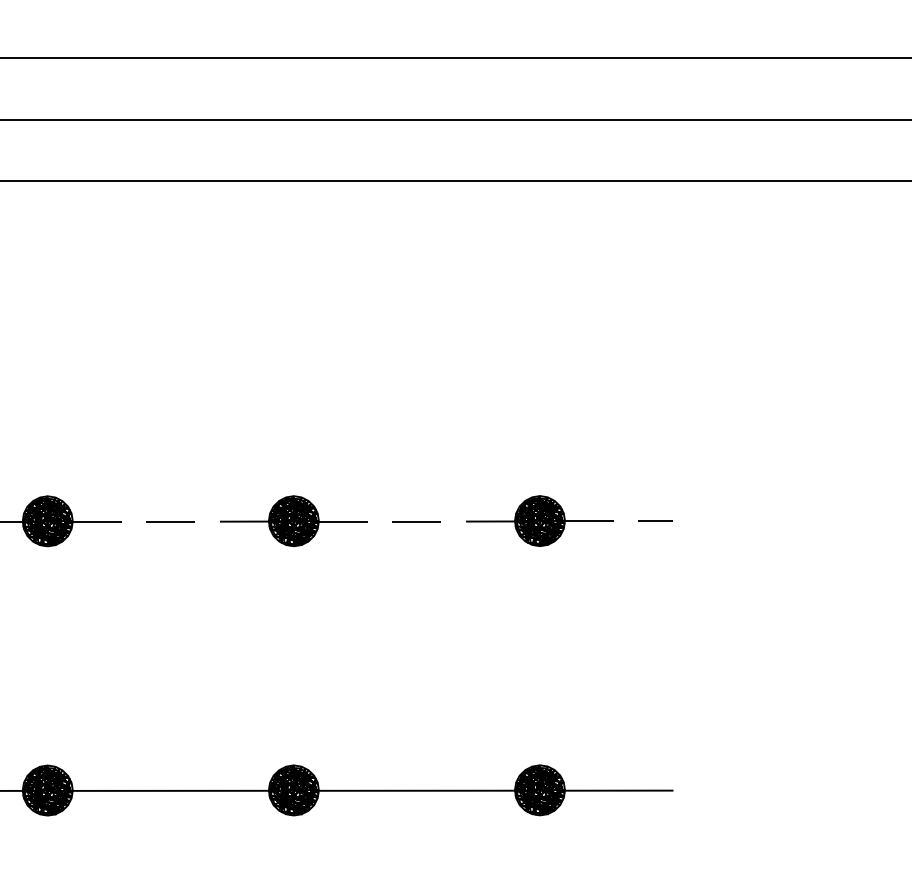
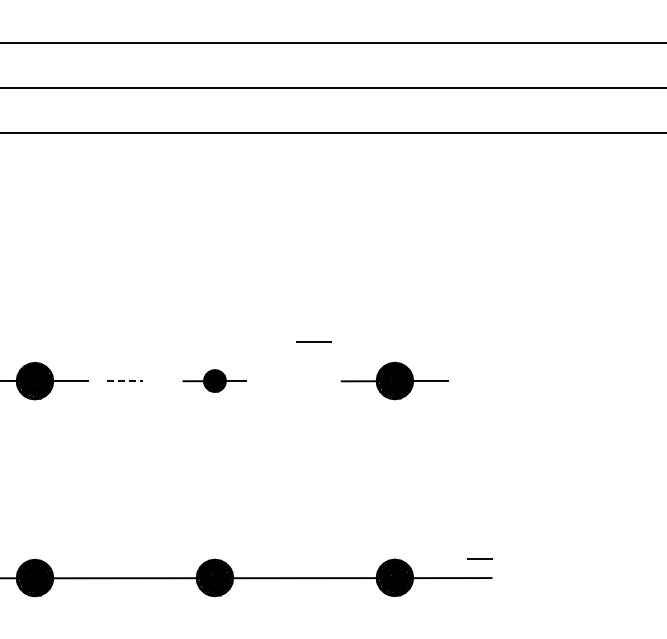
part: (293, 520) -> (214, 380), size x0.6
line: (416, 520) -> (313, 341), moved
line: (655, 520) -> (479, 558), moved
line: (170, 521) -> (124, 381), solid -> dashed

